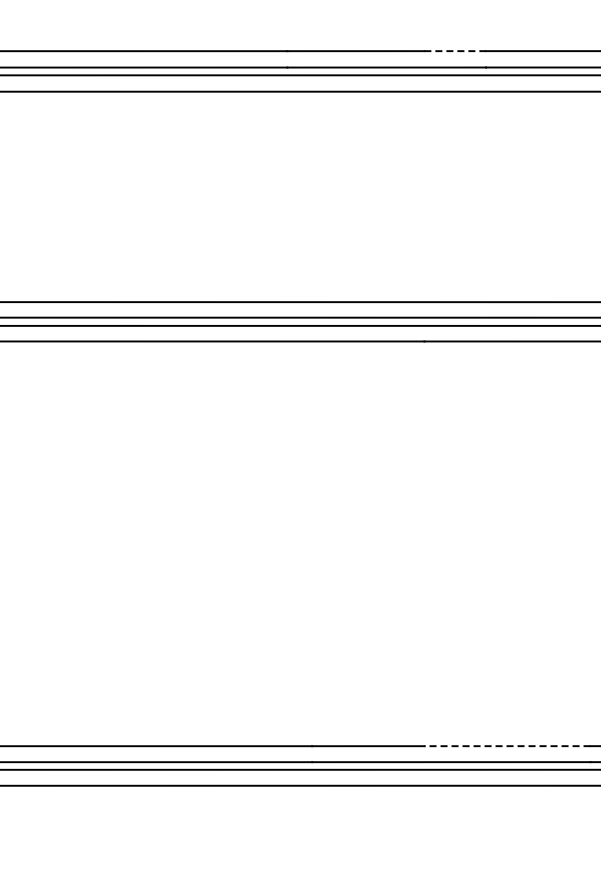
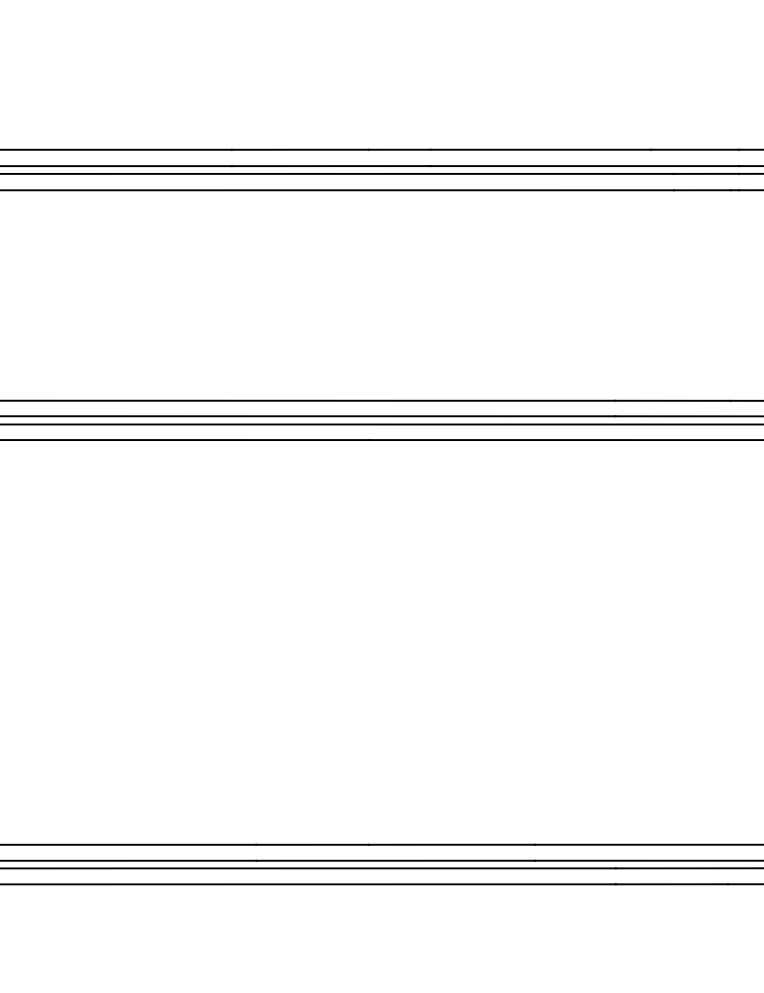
line: (455, 50) -> (399, 149), dashed -> solid
line: (507, 745) -> (451, 844), dashed -> solid

